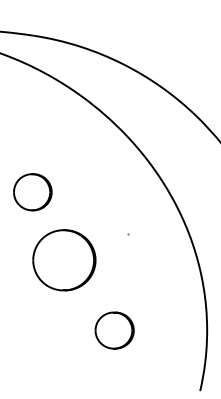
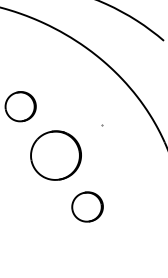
part: (114, 330) -> (87, 206), moved

